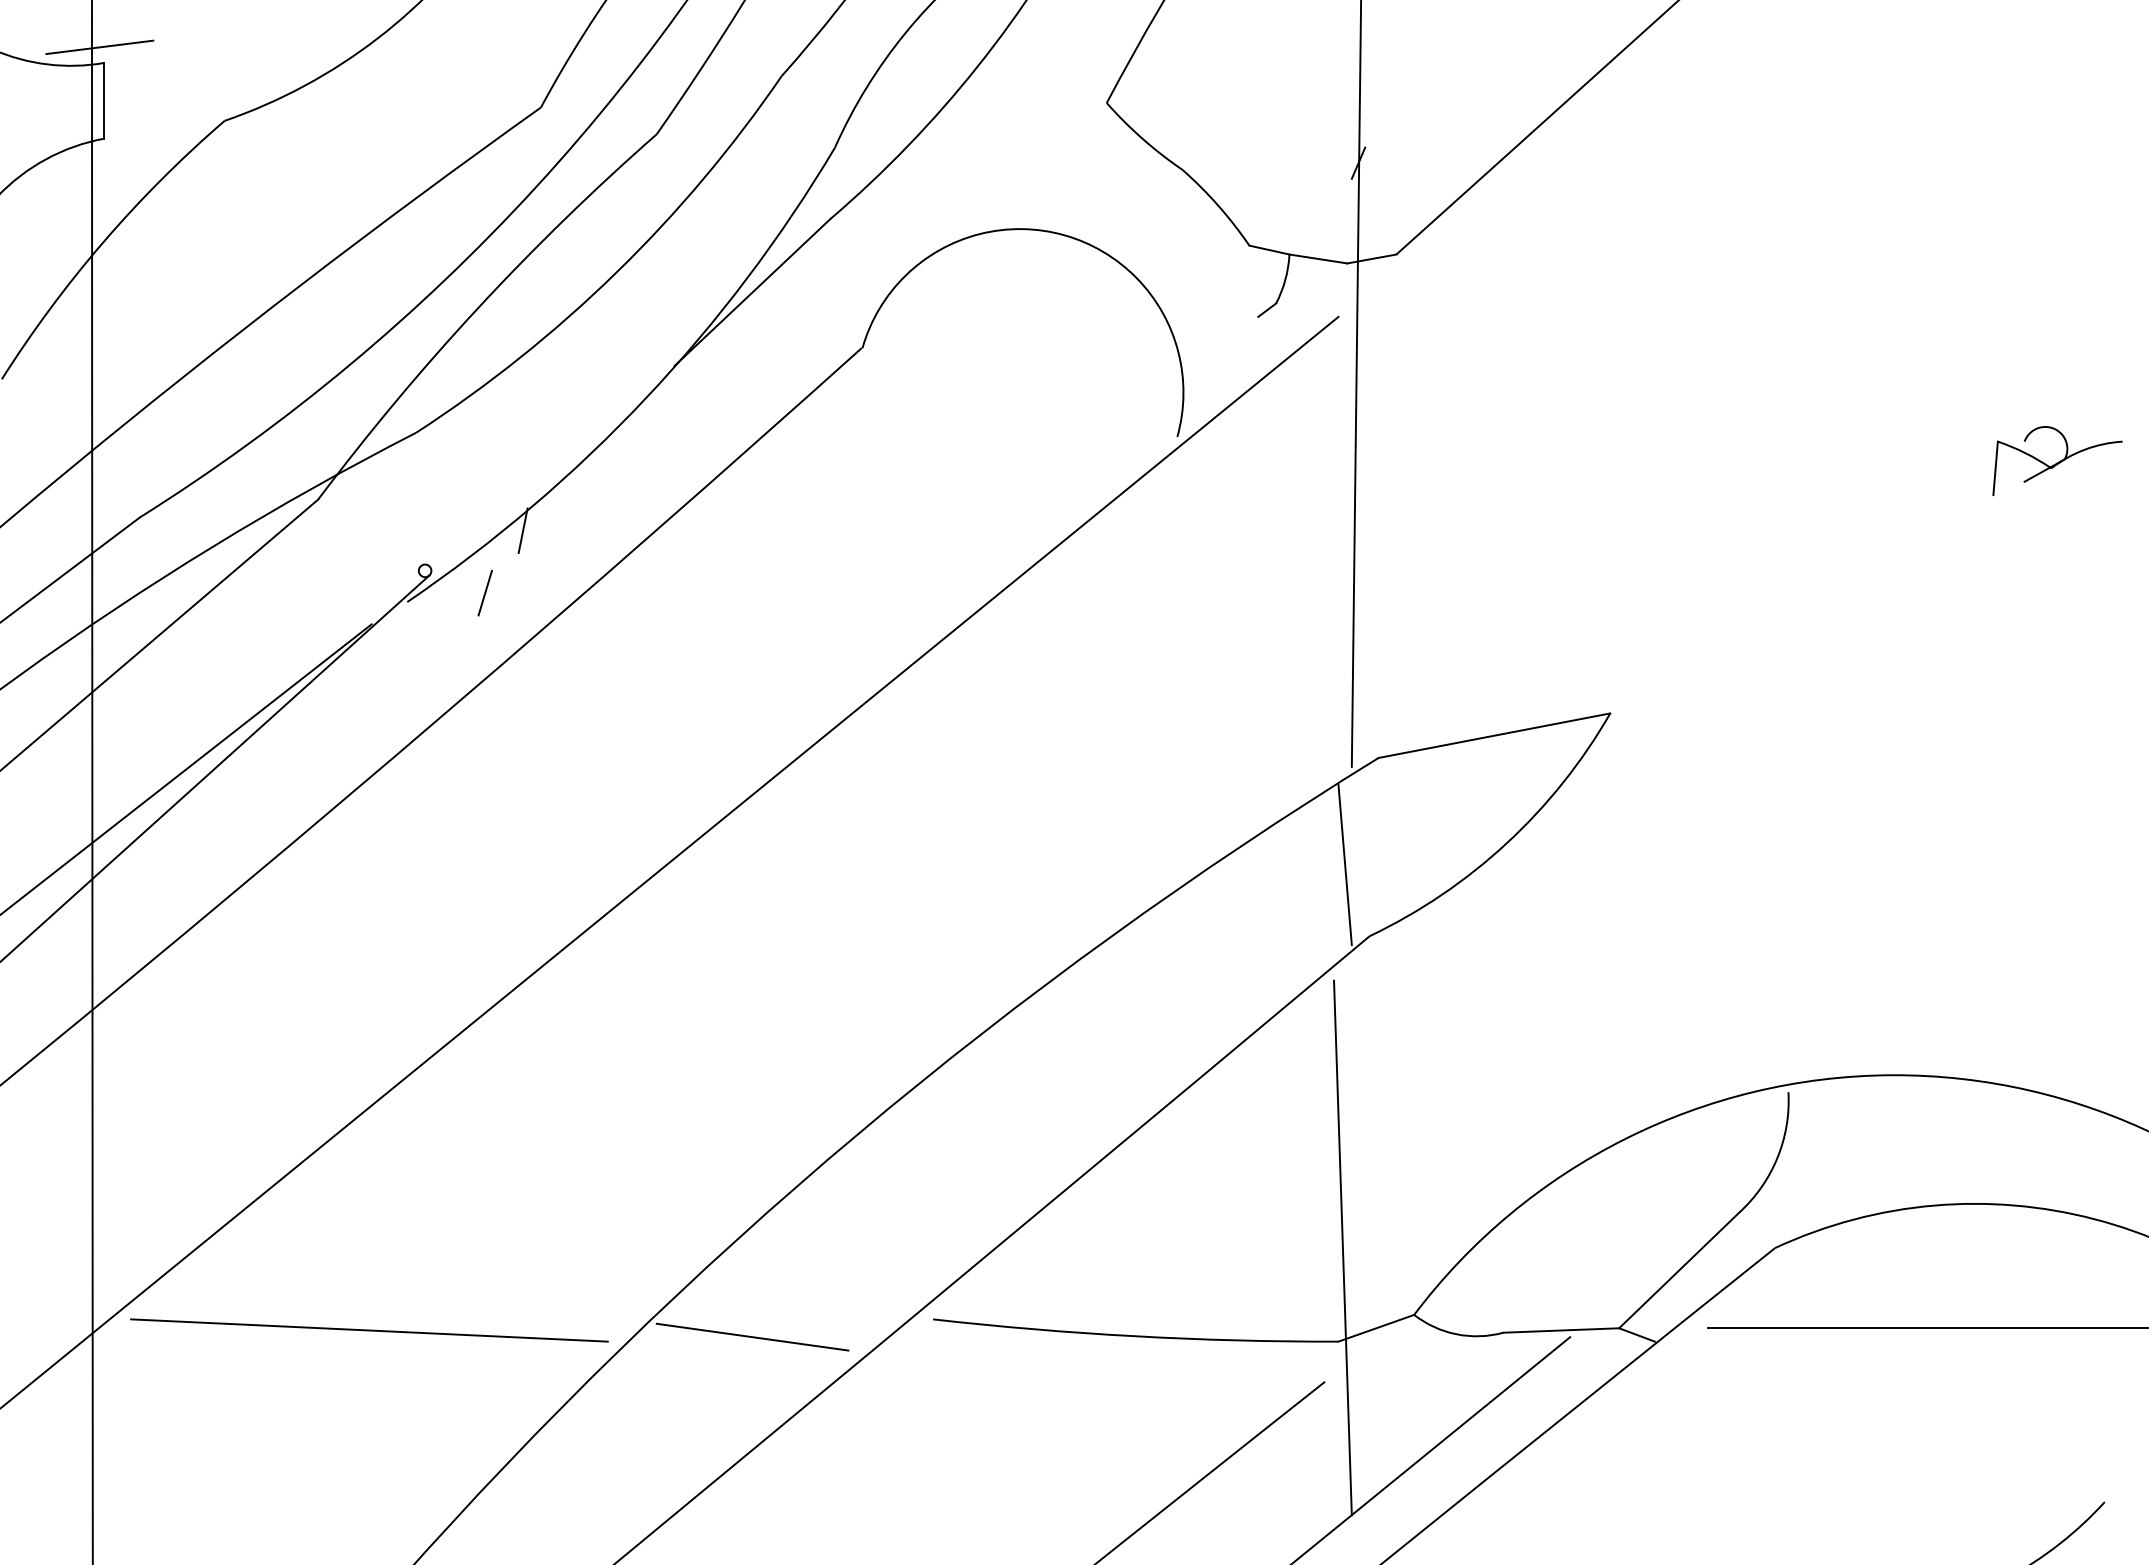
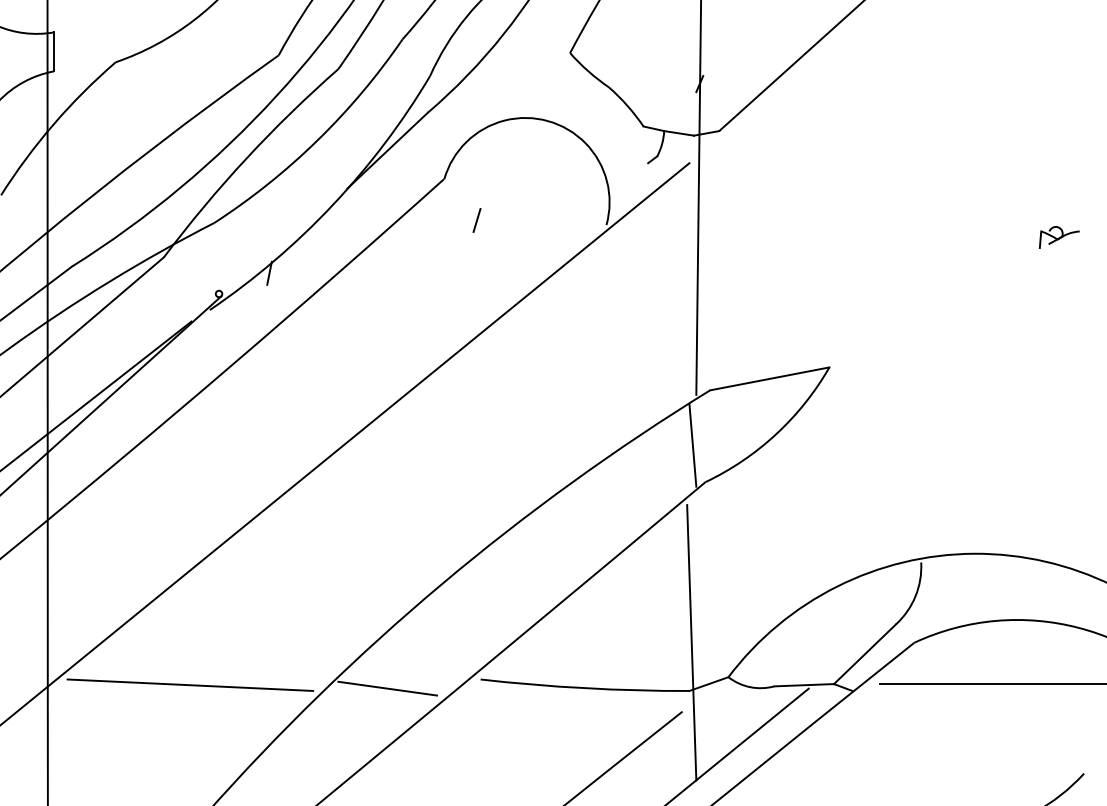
line: (99, 45) -> (51, 23), removed
part: (2057, 461) -> (1059, 237), size x0.6
line: (484, 593) -> (476, 220), moved

